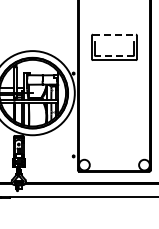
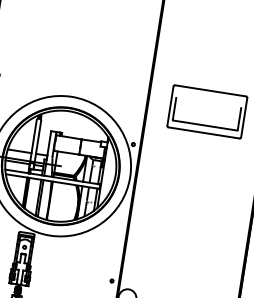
line: (114, 34) -> (210, 90), dashed -> solid
line: (113, 55) -> (203, 124), dashed -> solid

